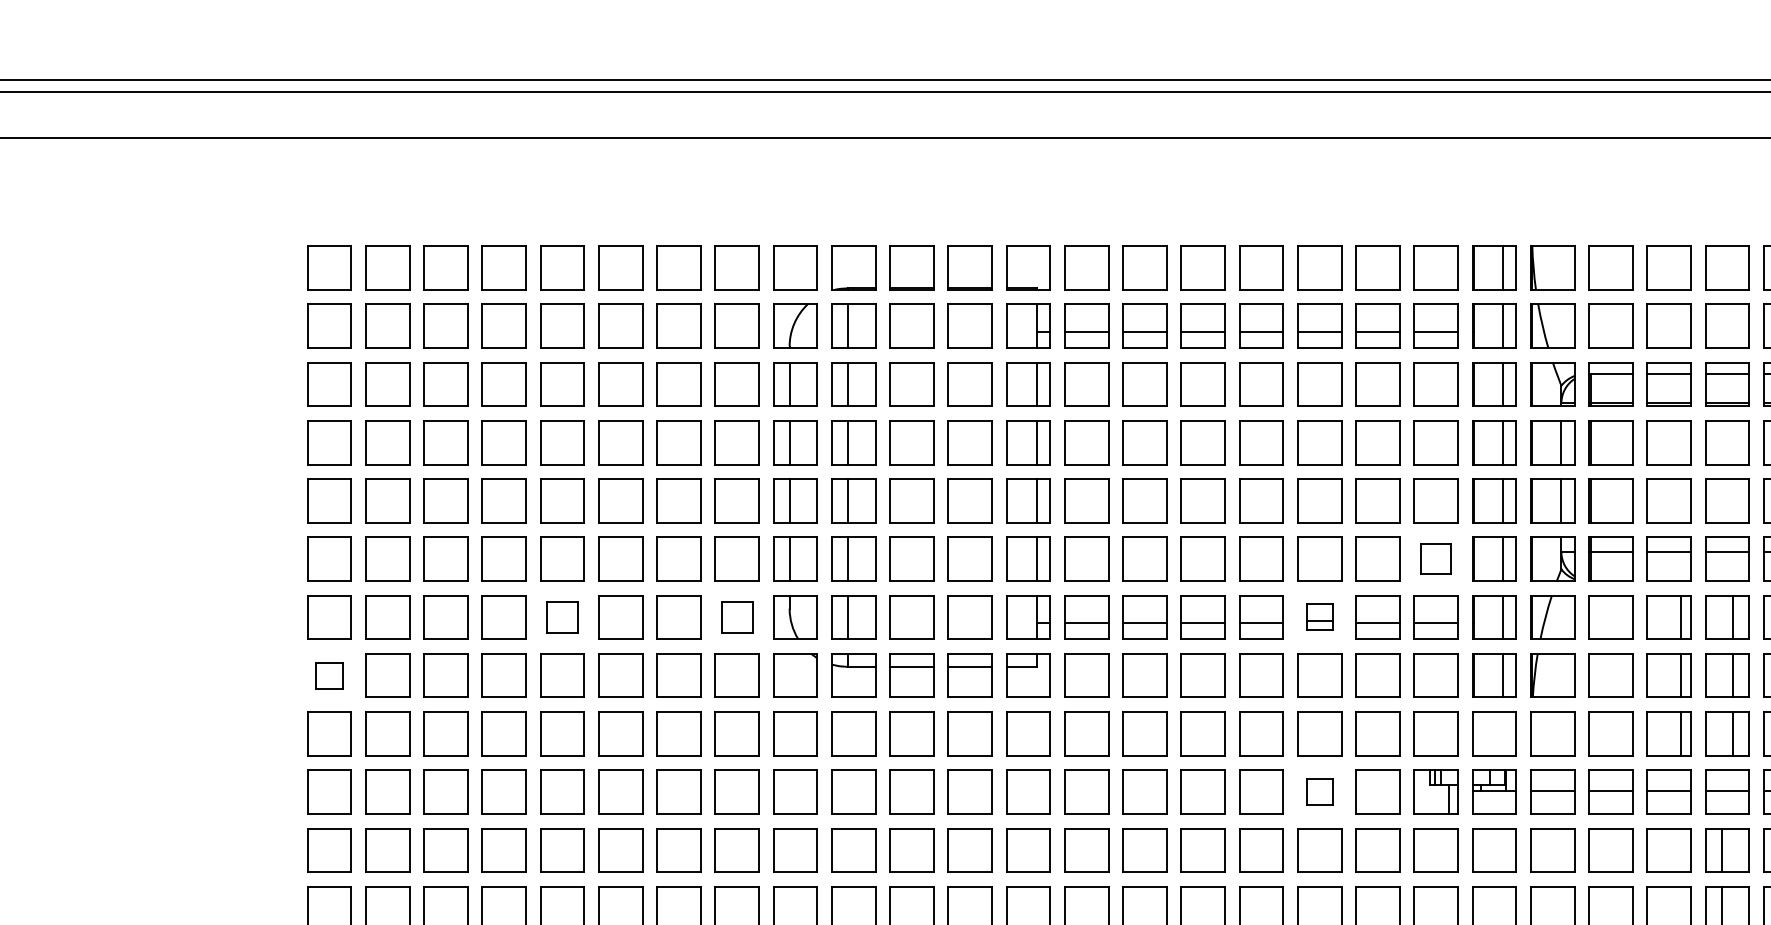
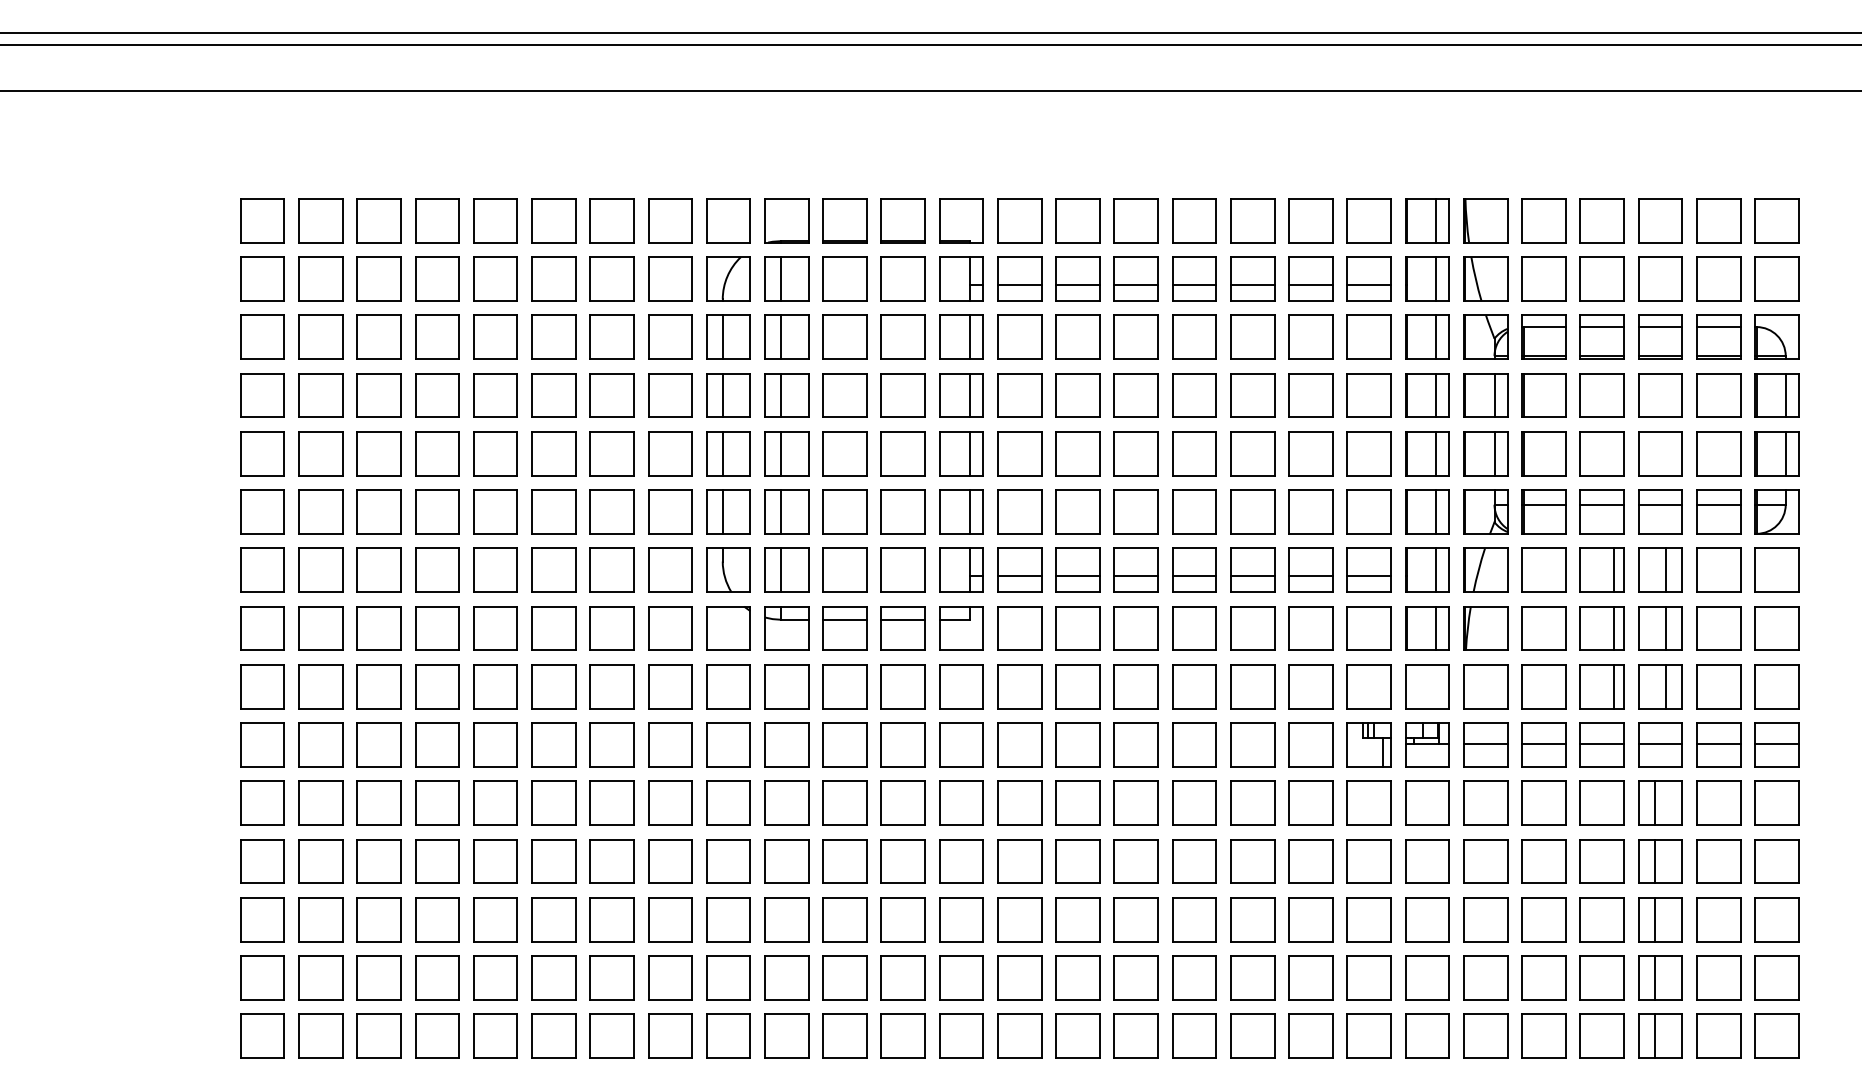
part: (1435, 558) -> (1368, 511), size x1.43
part: (562, 616) -> (495, 569), size x1.43
part: (737, 616) -> (670, 569), size x1.43
part: (1319, 616) -> (1252, 569), size x1.67
part: (329, 675) -> (262, 628), size x1.67
part: (1319, 791) -> (1252, 744), size x1.67

